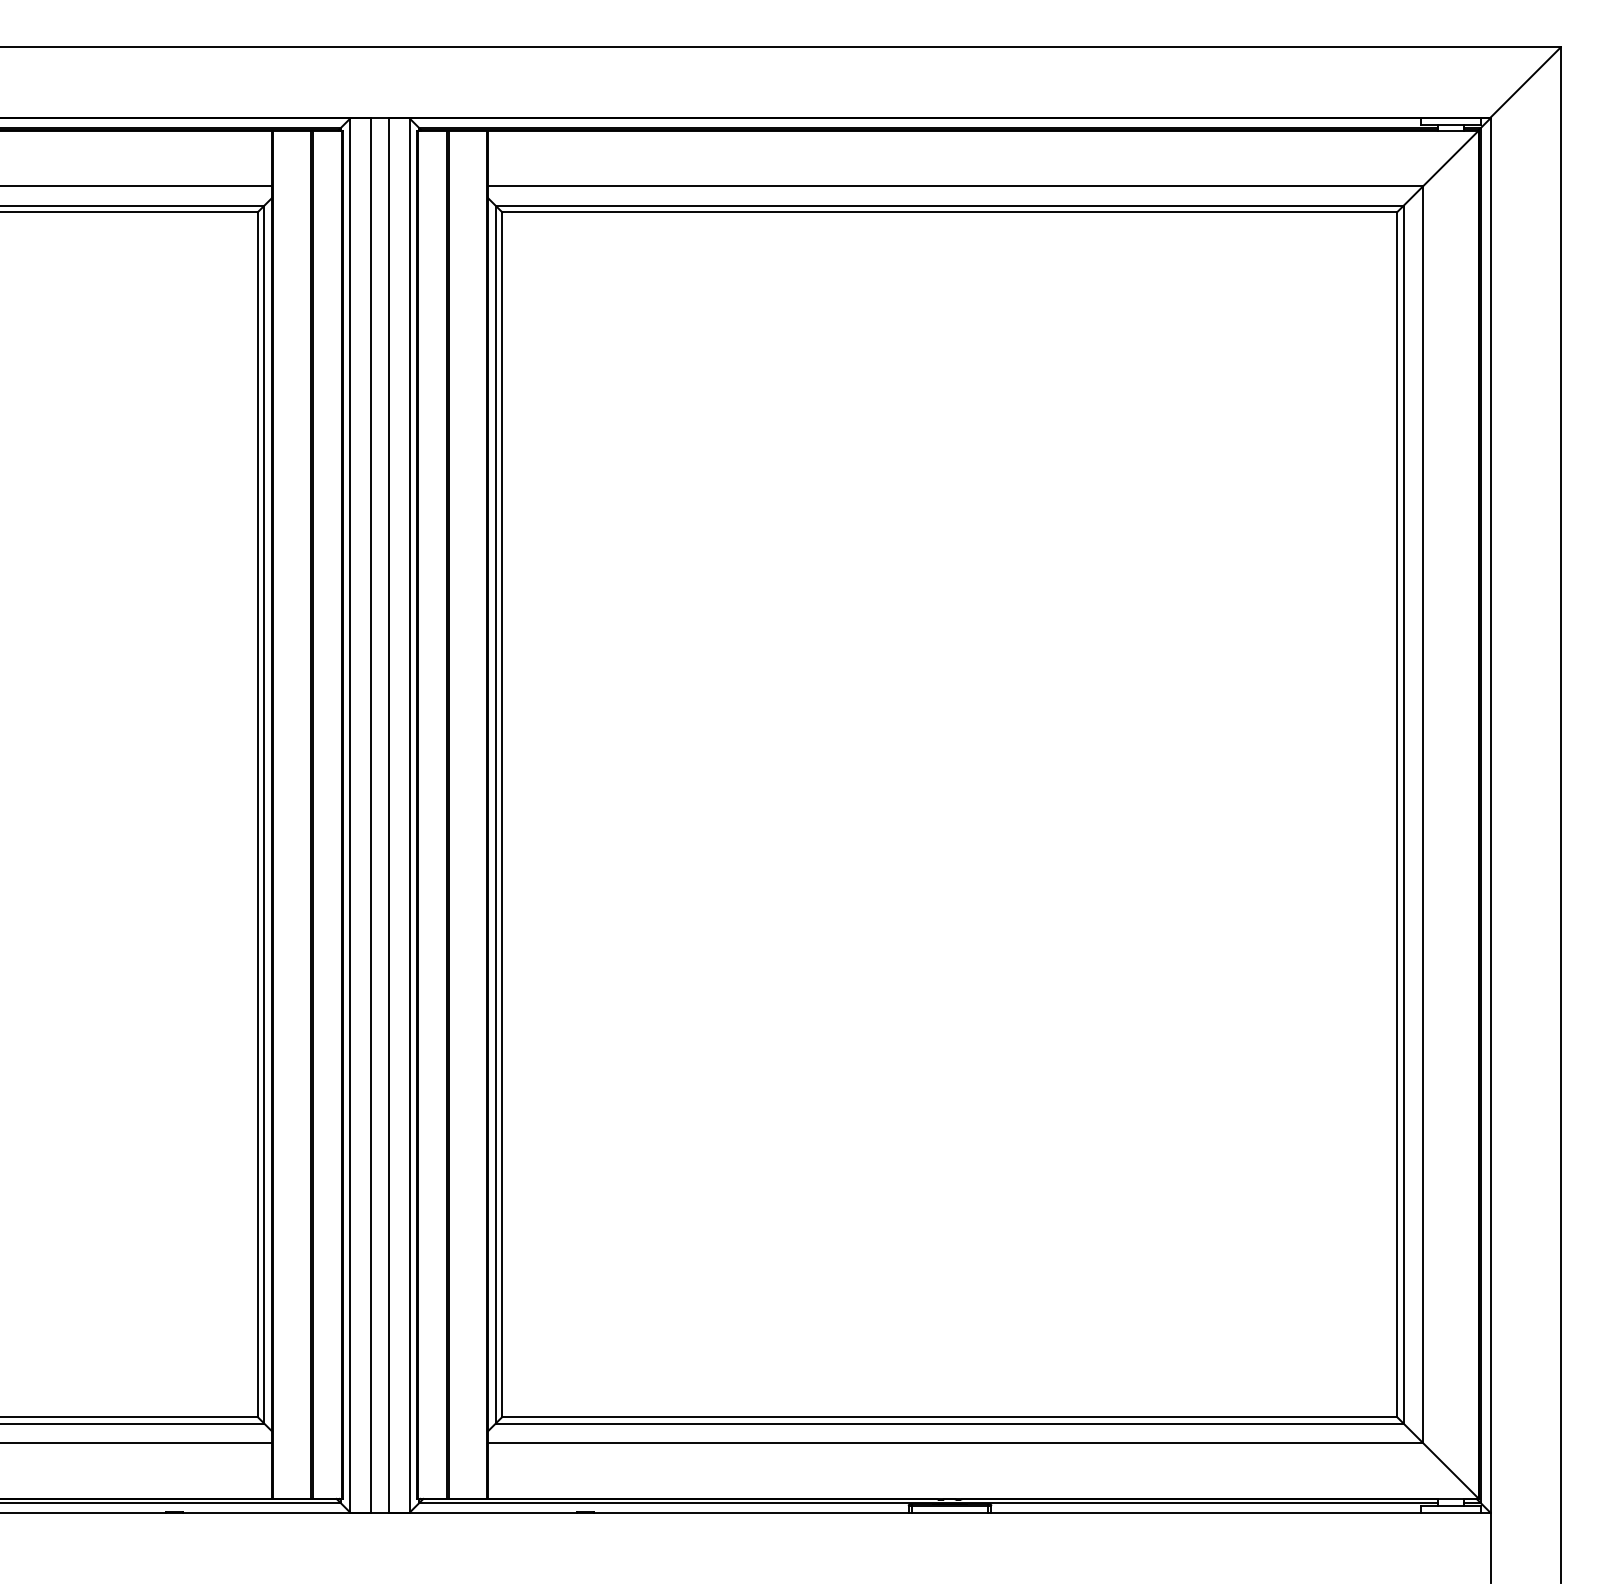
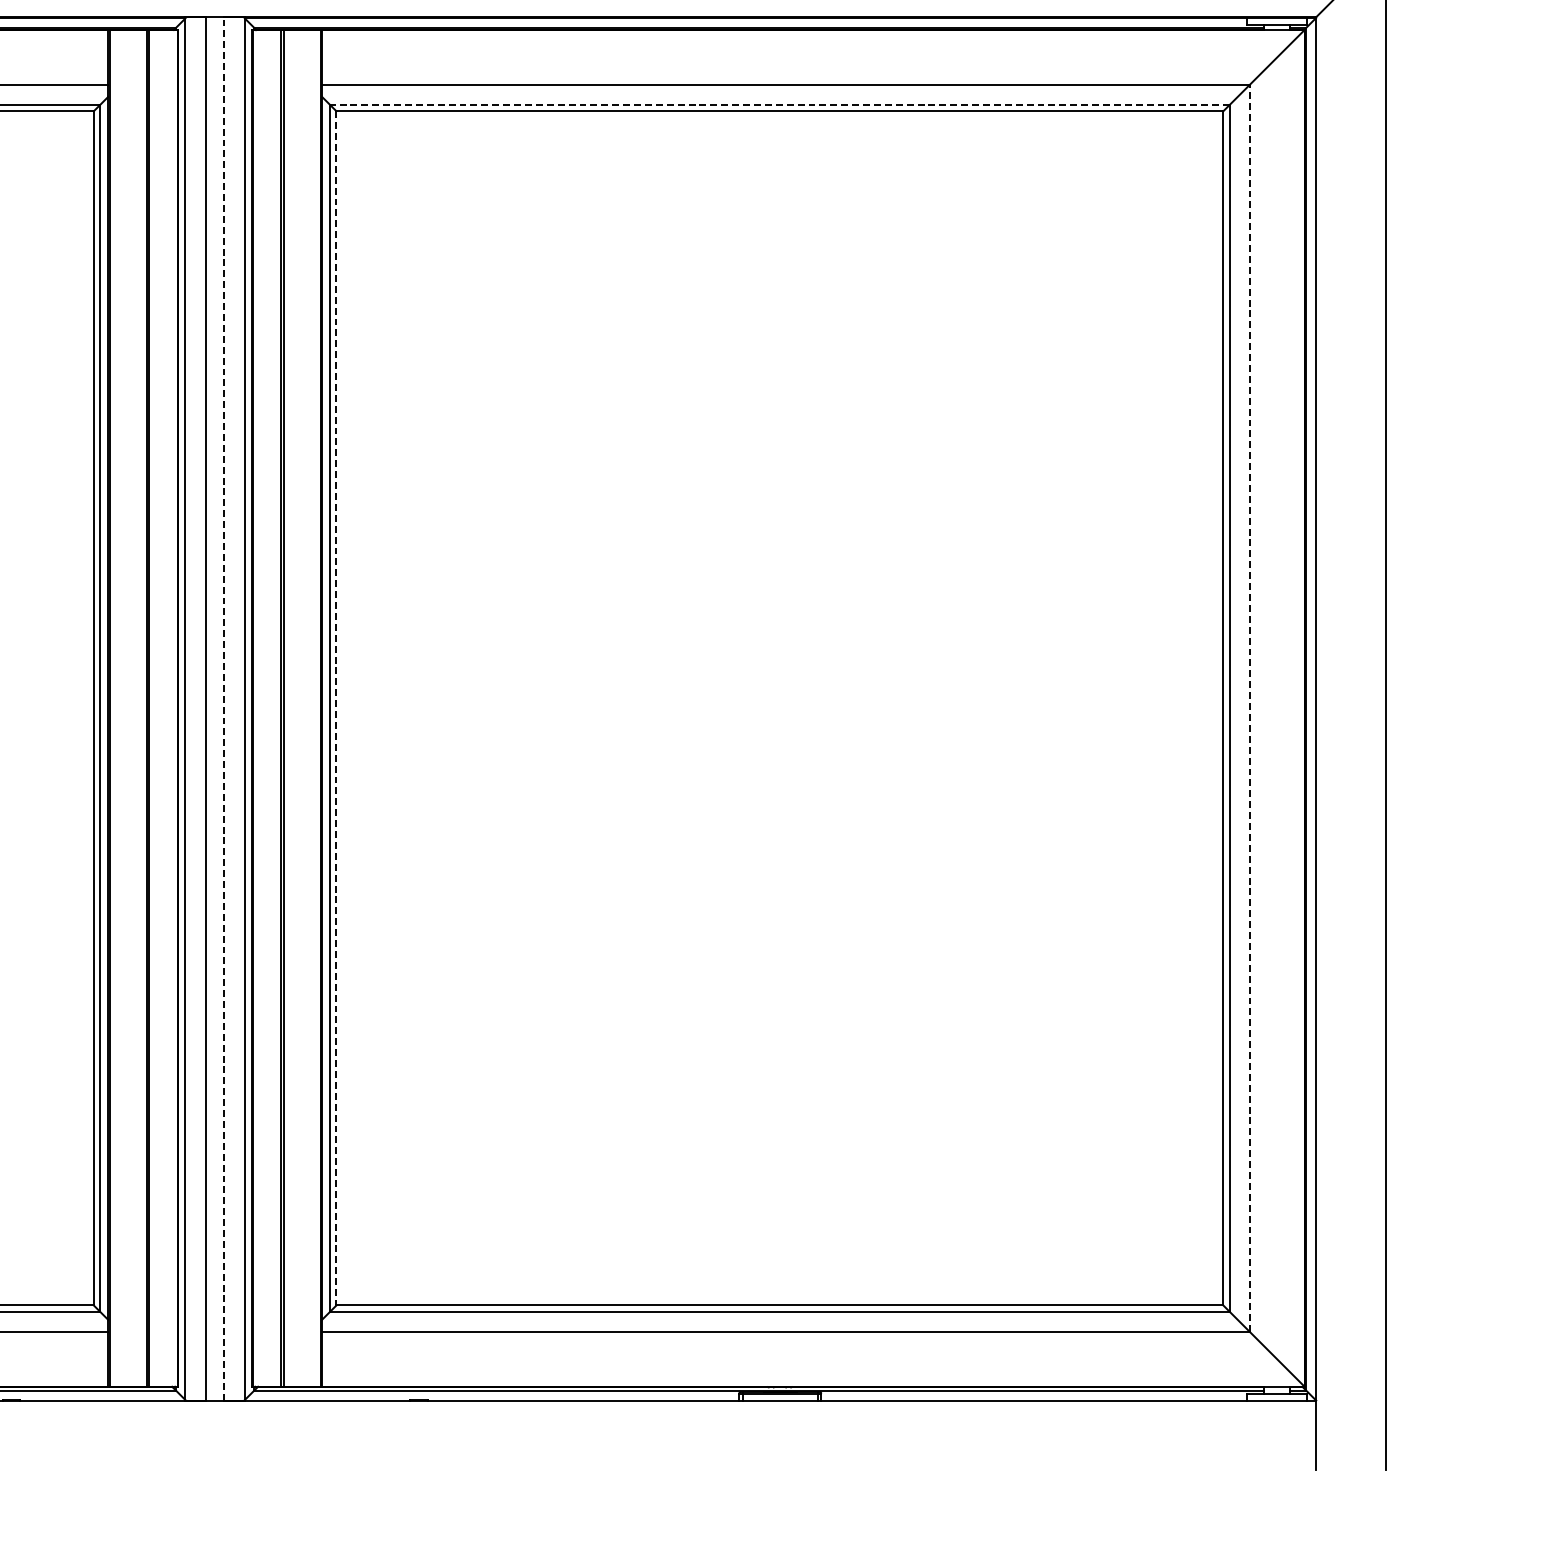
line: (949, 205) -> (779, 104), solid -> dashed
line: (1423, 814) -> (1249, 708), solid -> dashed
line: (388, 815) -> (223, 709), solid -> dashed
line: (502, 815) -> (336, 709), solid -> dashed

